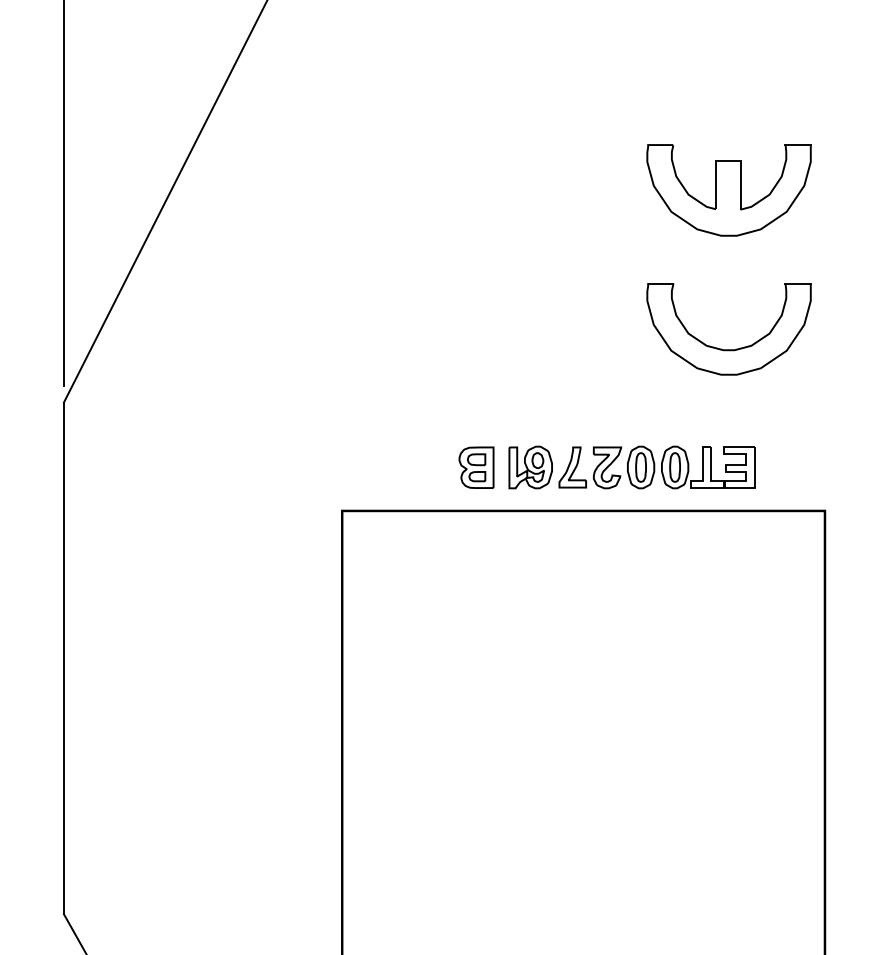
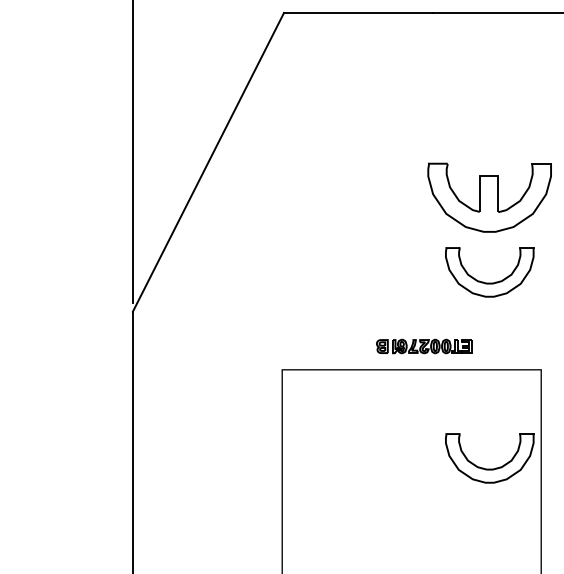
part: (728, 189) -> (489, 197), size x1.4
part: (607, 467) -> (424, 346), size x0.6
part: (728, 694) -> (489, 468), added

